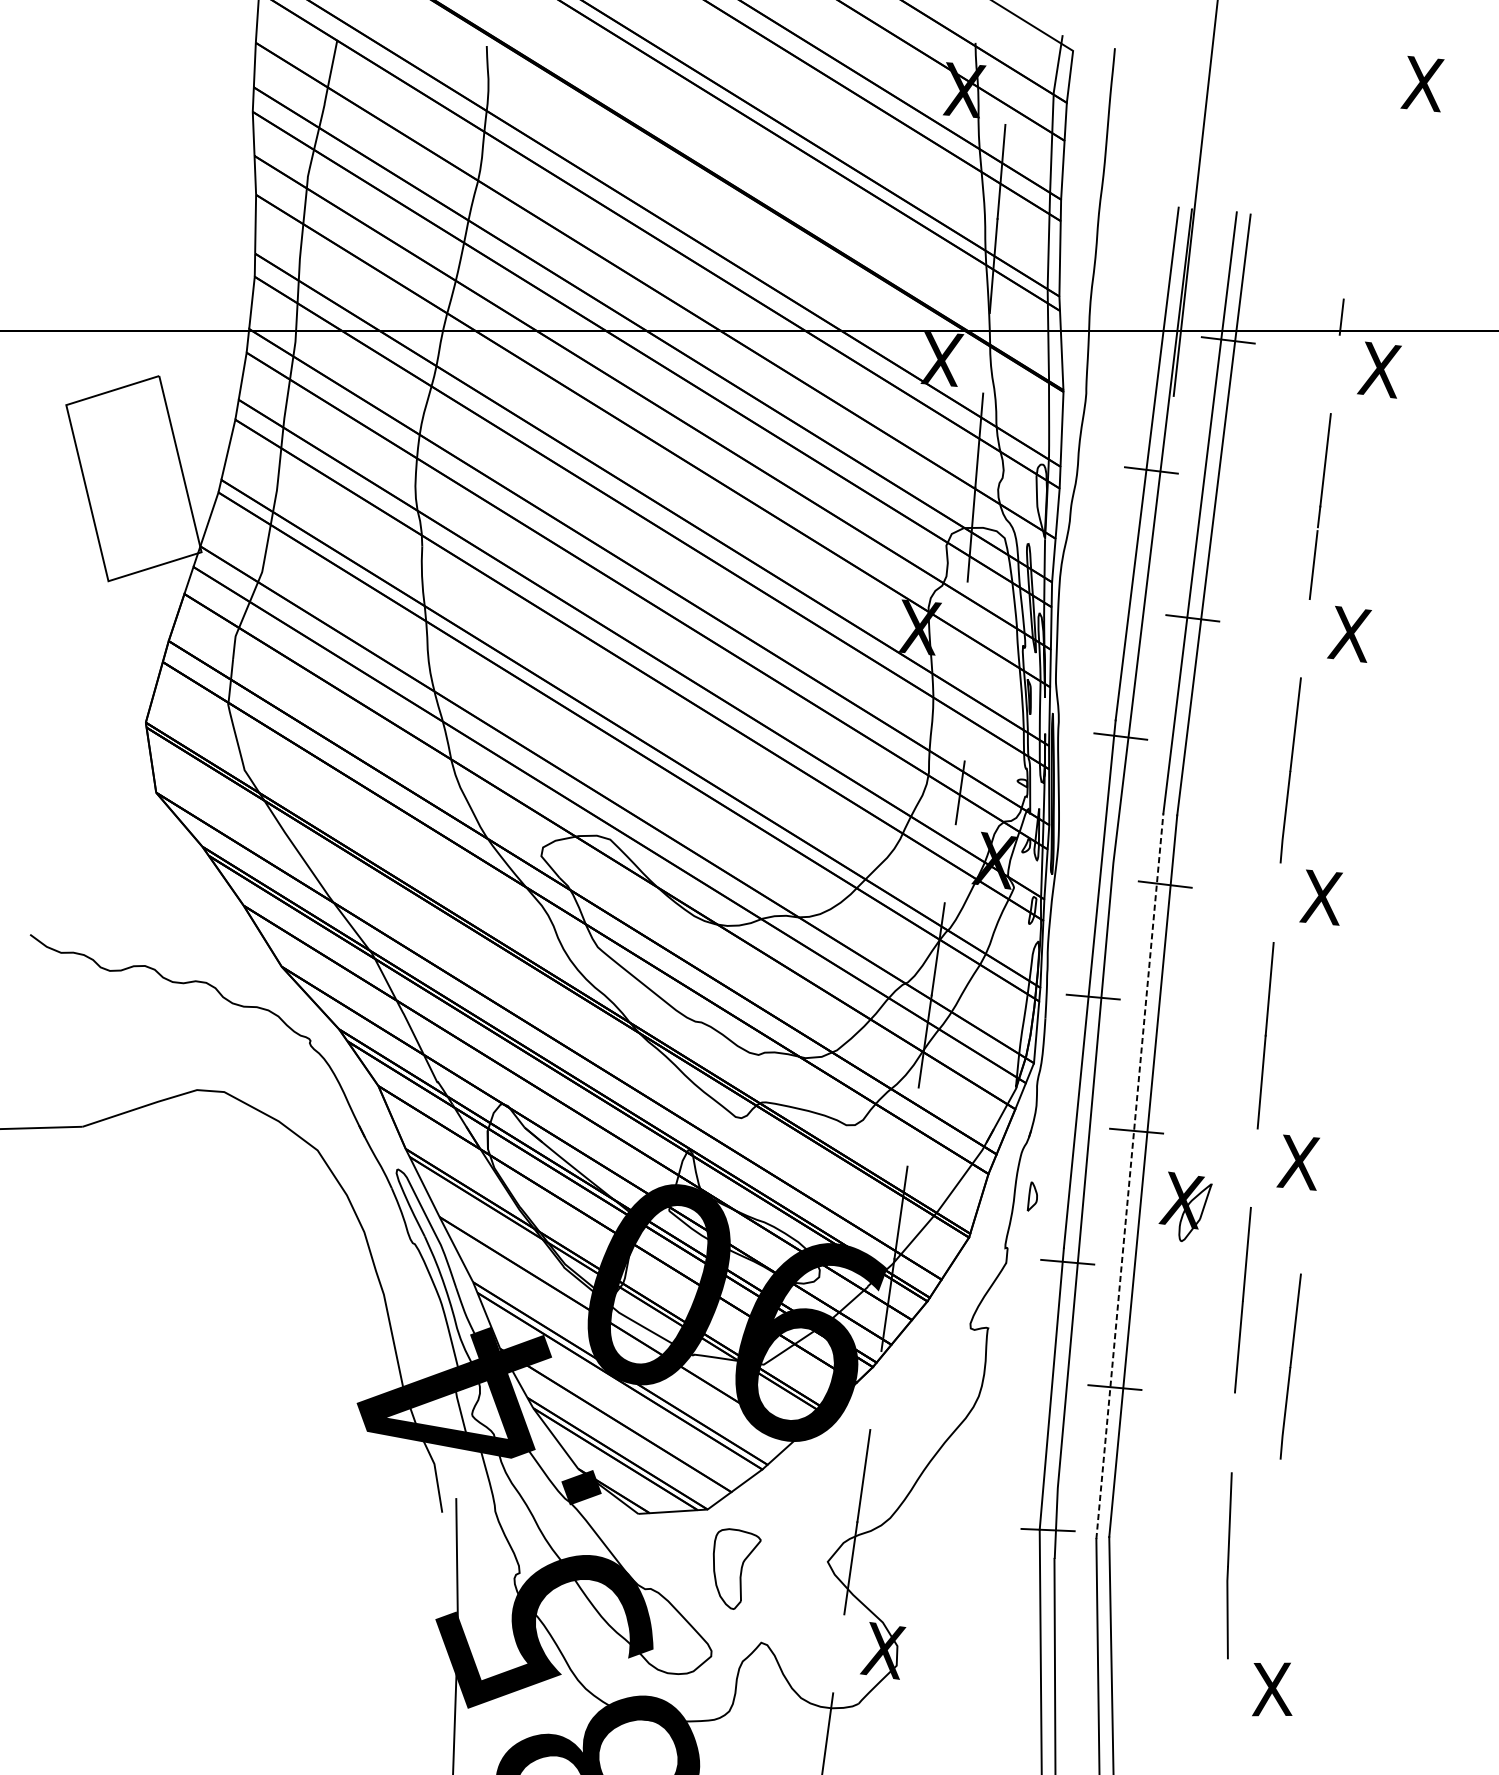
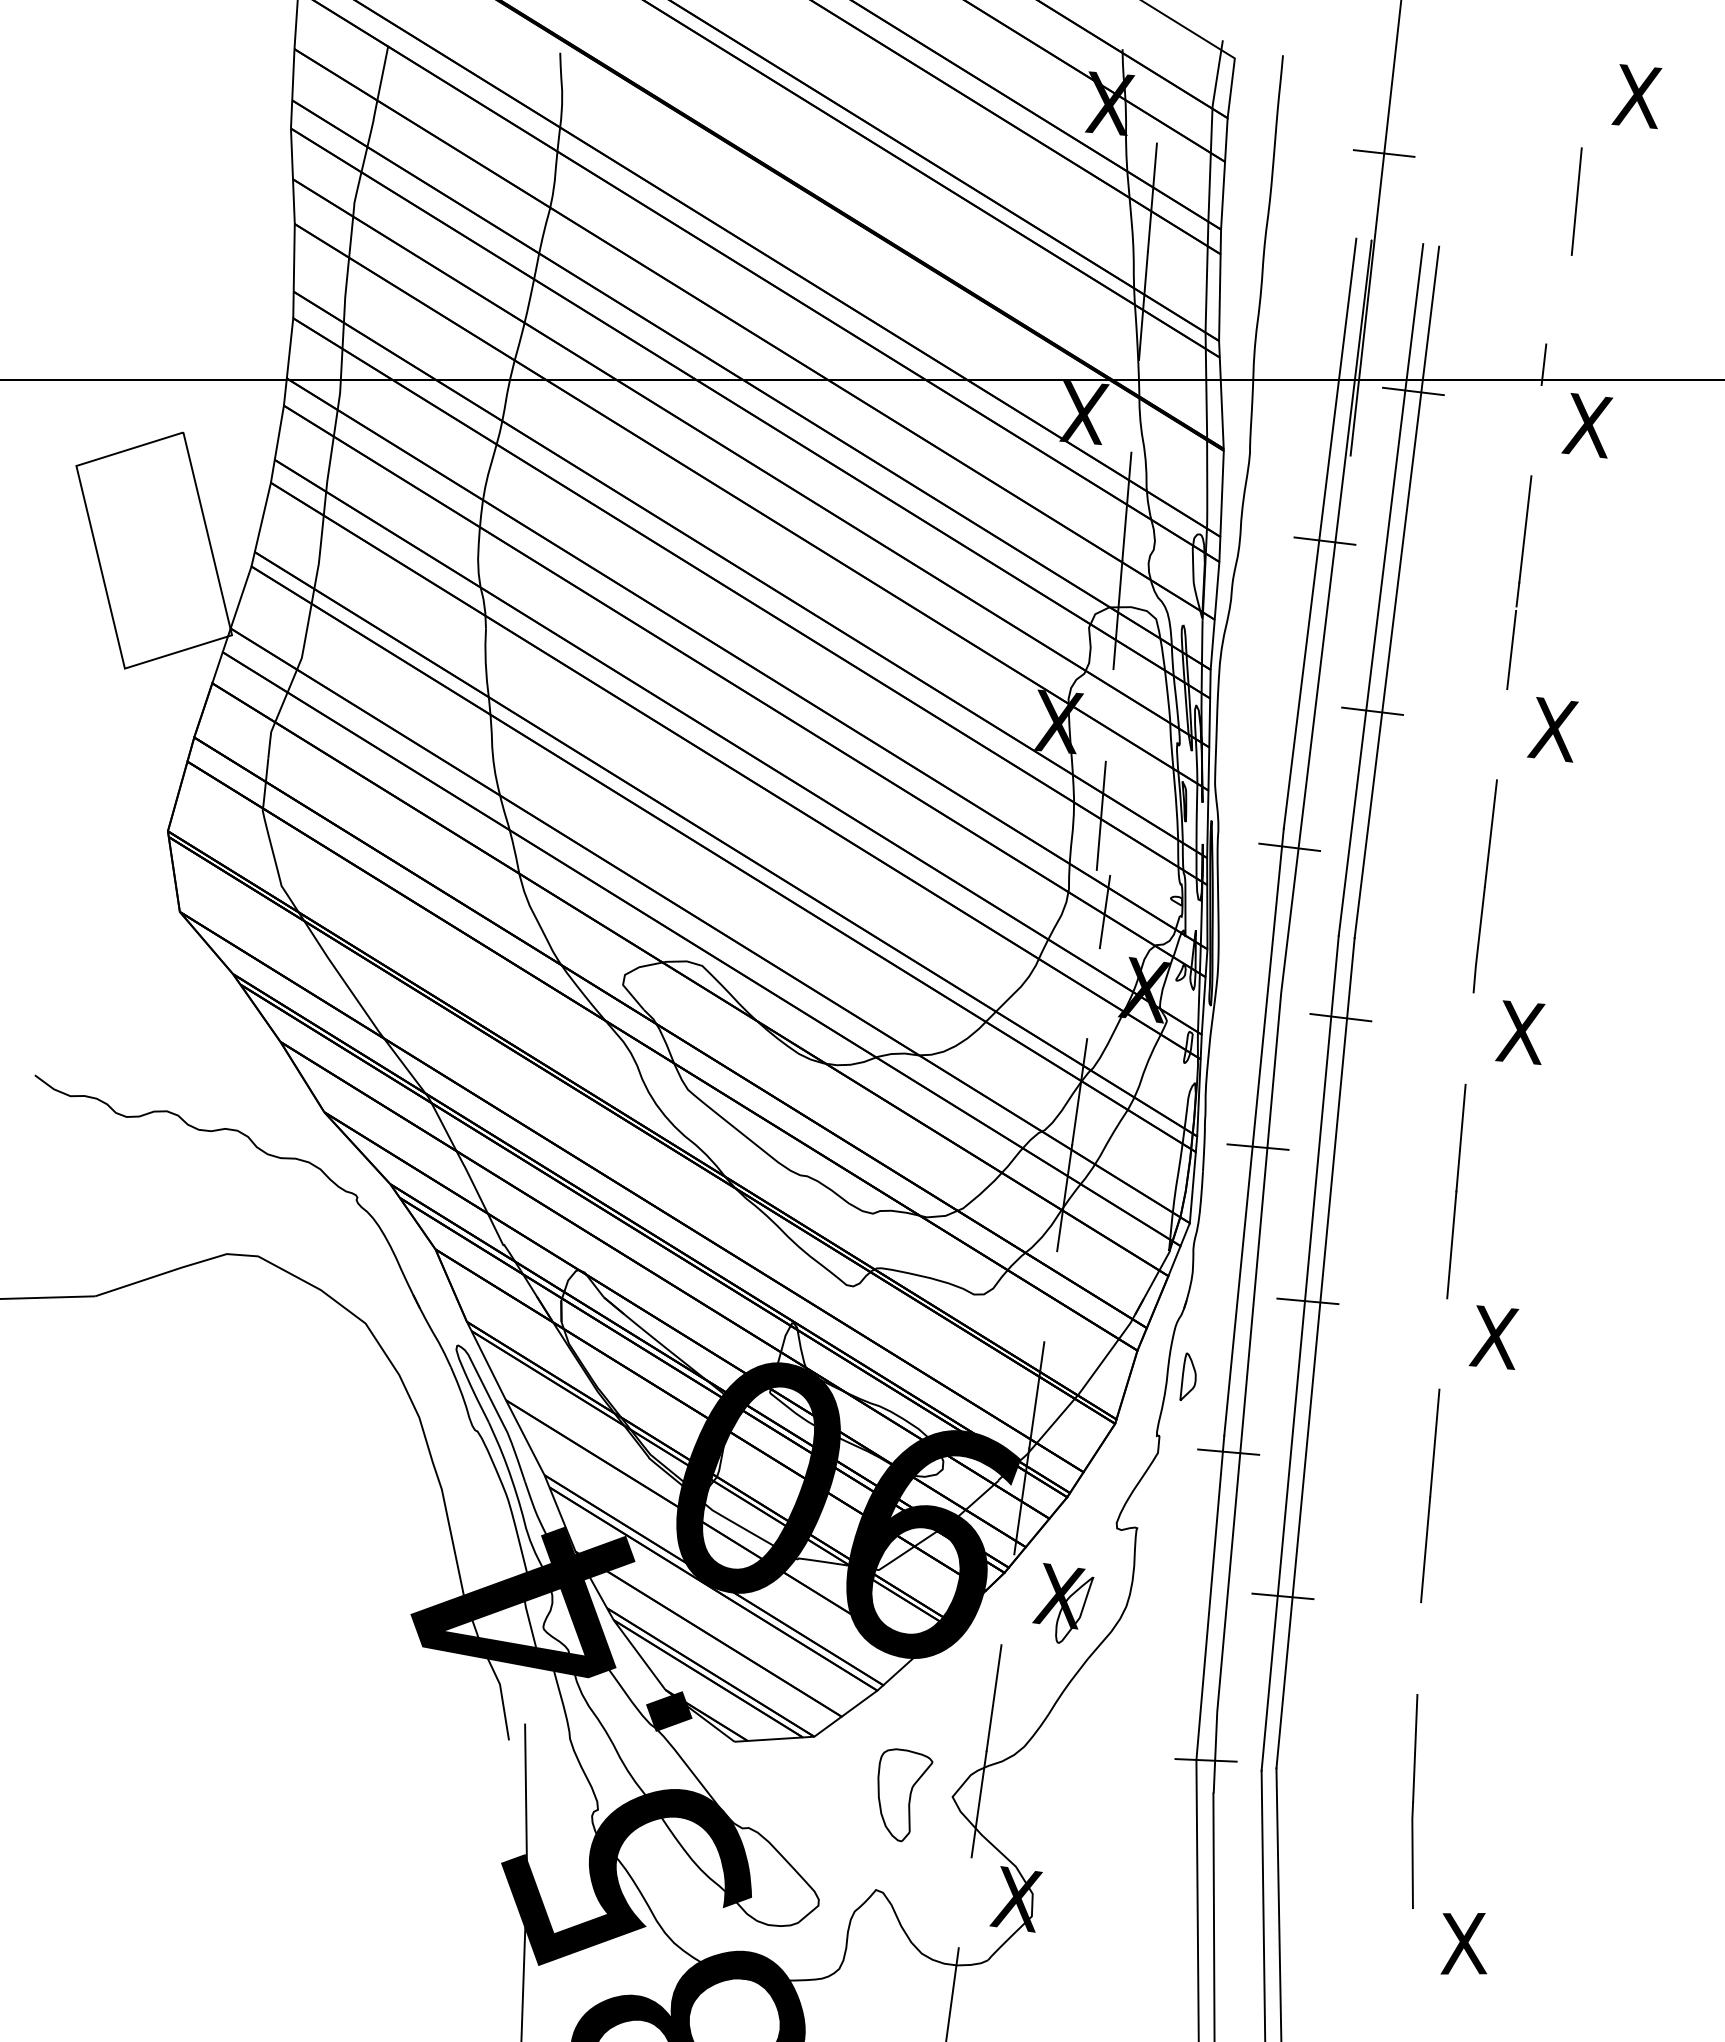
line: (1202, 133) -> (1383, 153), added
line: (1370, 175) -> (1576, 201), added
line: (956, 708) -> (1100, 815), added
line: (1130, 1175) -> (1300, 1352), dashed -> solid
part: (1031, 1196) -> (1187, 1376), size x1.43
part: (1185, 1206) -> (1063, 1603), moved
line: (1290, 1366) -> (1484, 1572), removed
part: (737, 1569) -> (905, 1795), moved

